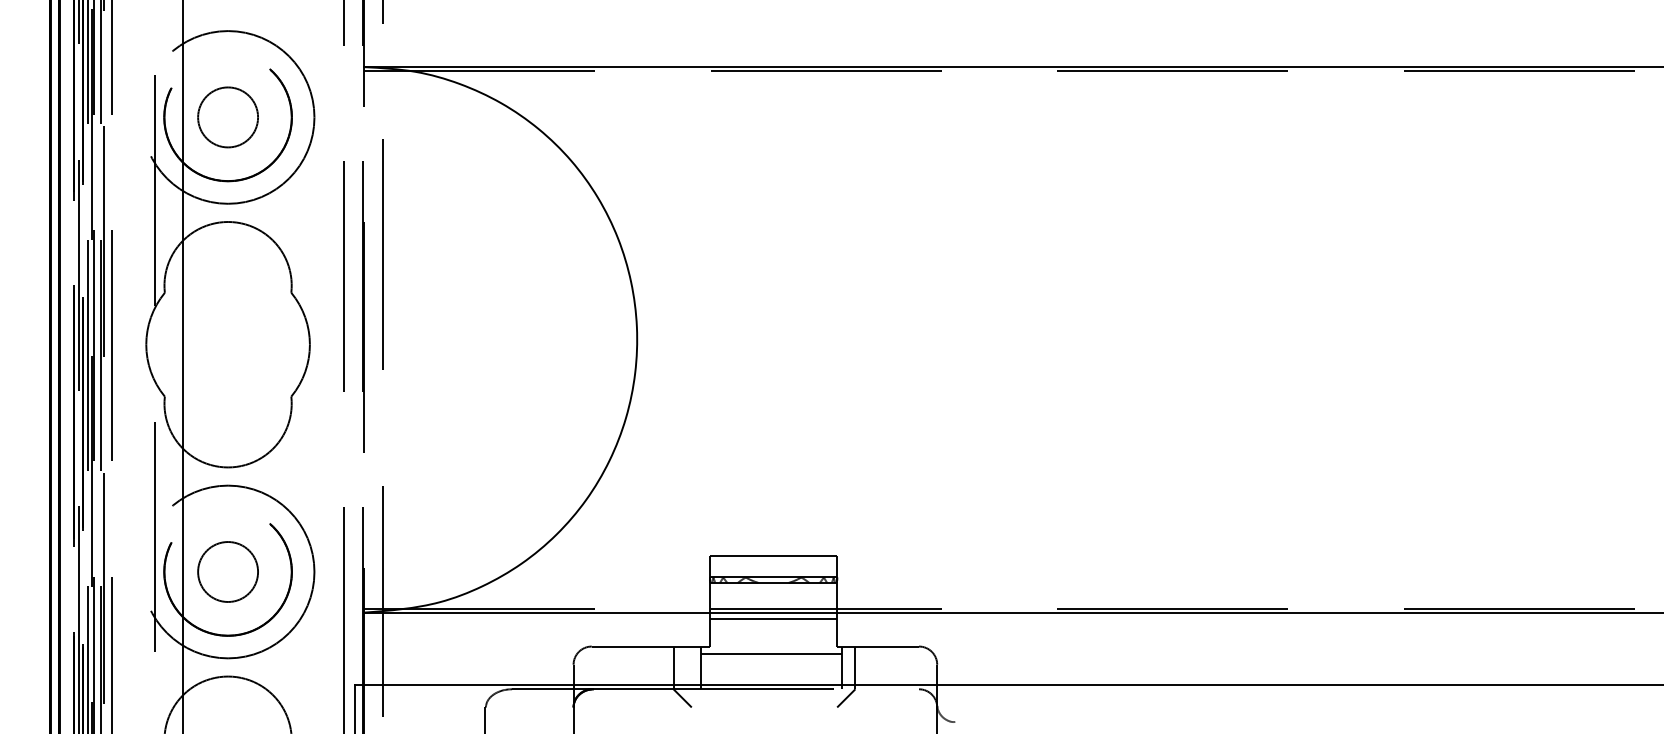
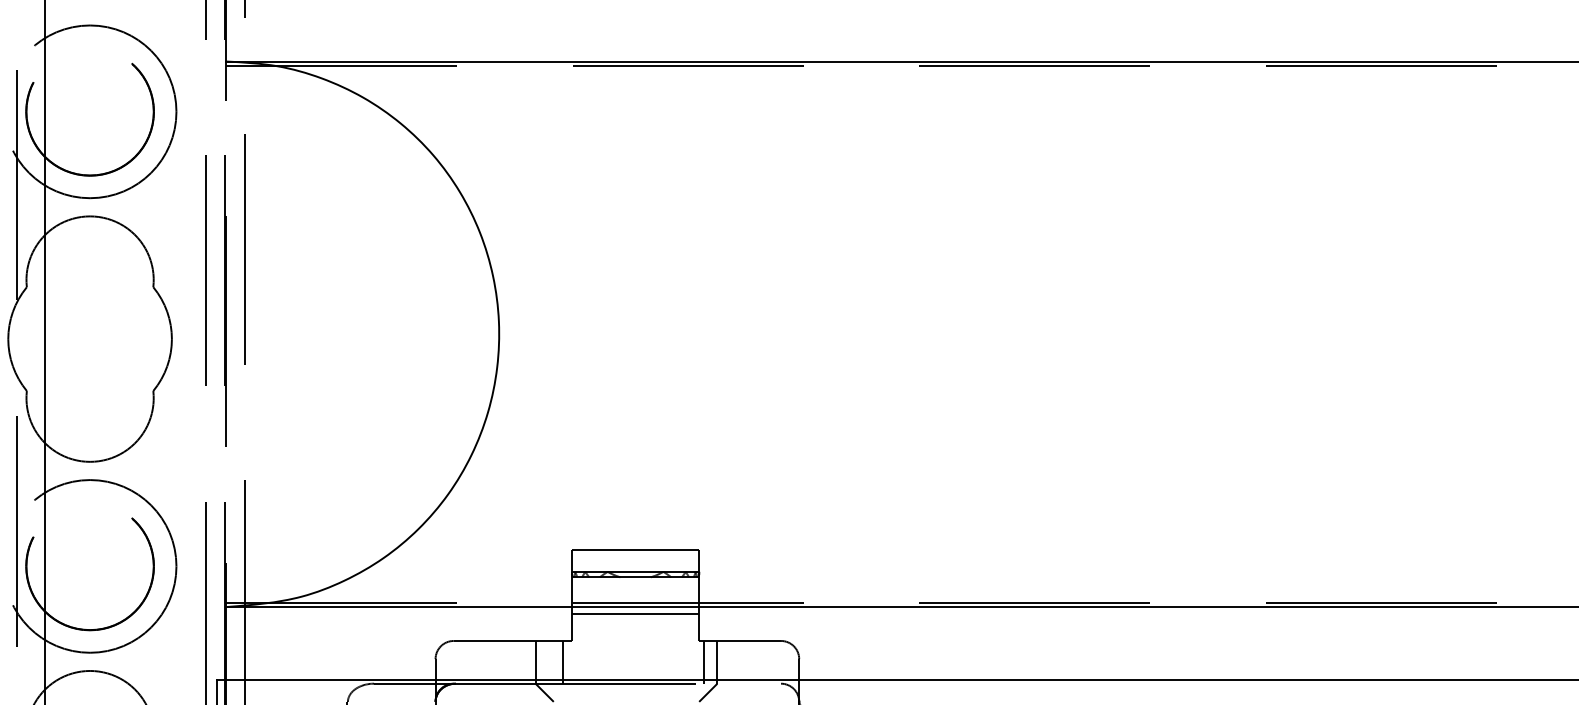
circle: (227, 117) -> (89, 111), removed
circle: (227, 571) -> (89, 565), removed
line: (770, 654) -> (632, 648), removed

